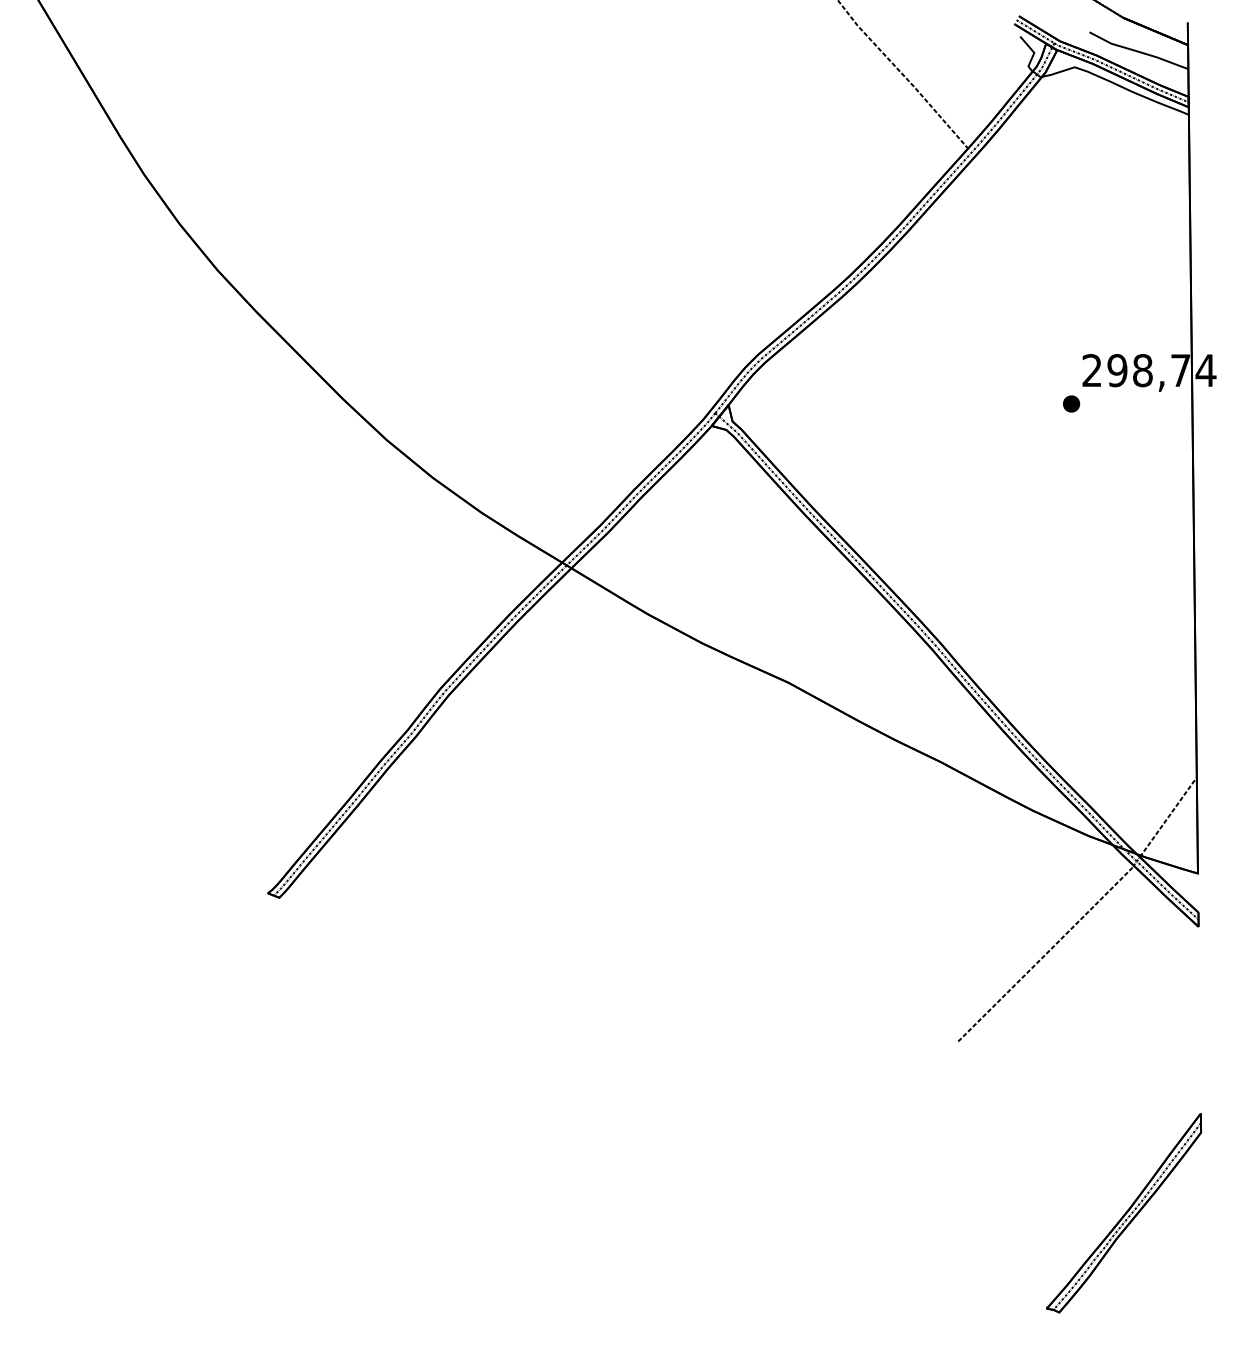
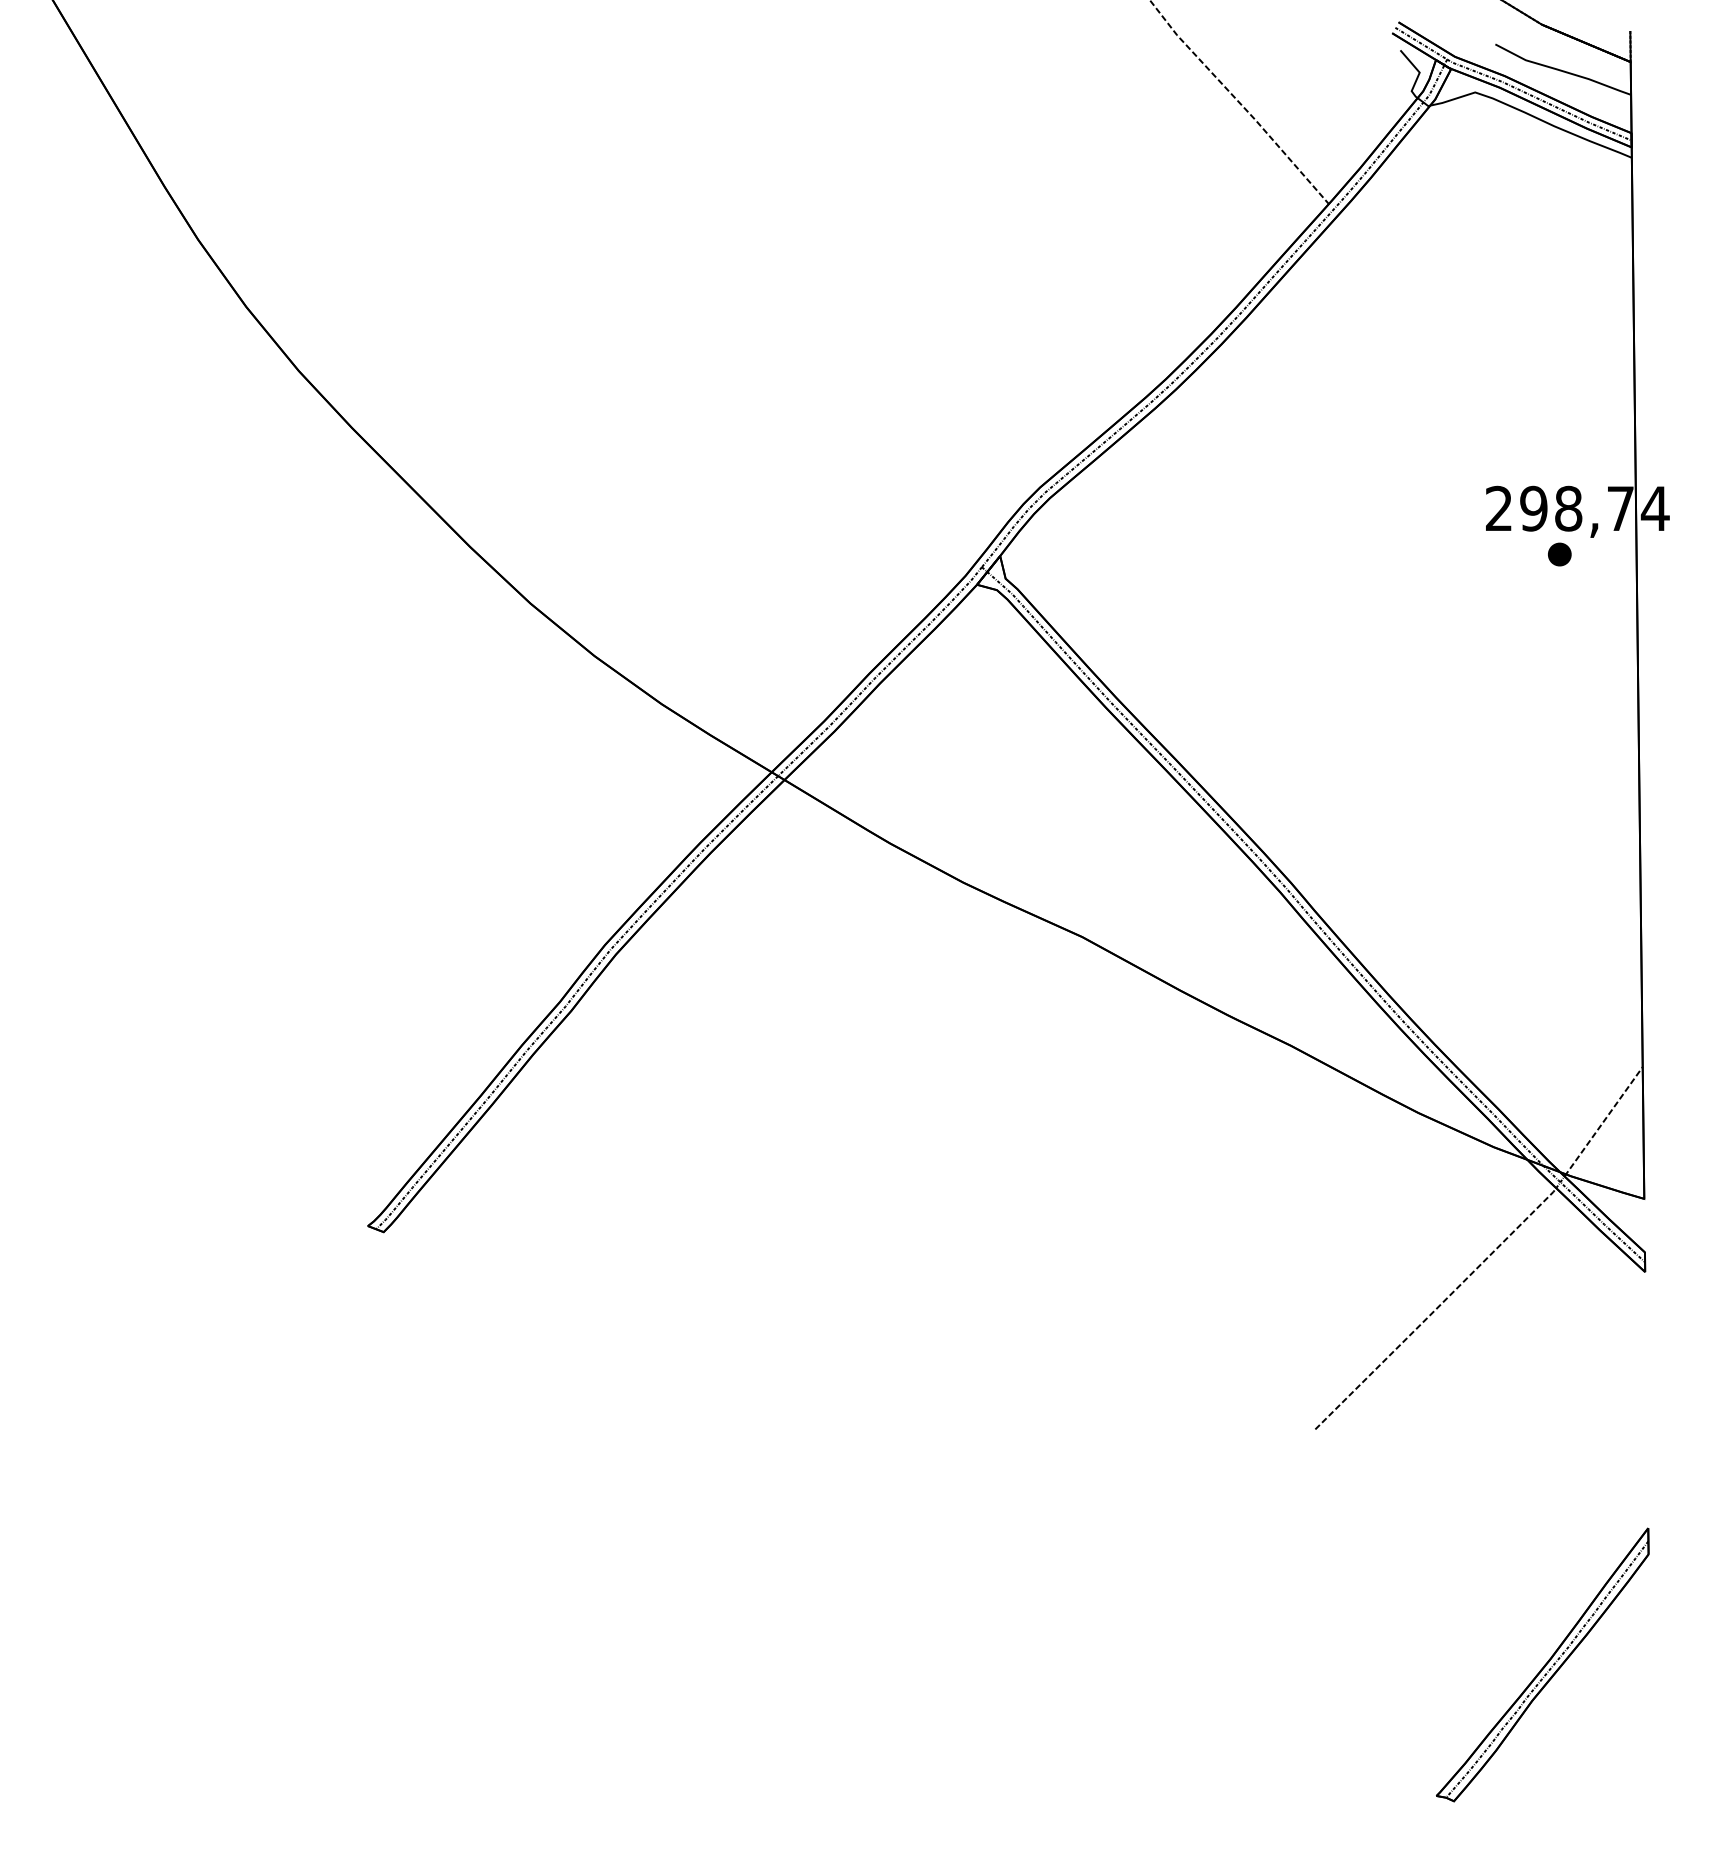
part: (1071, 403) -> (1559, 554), moved

